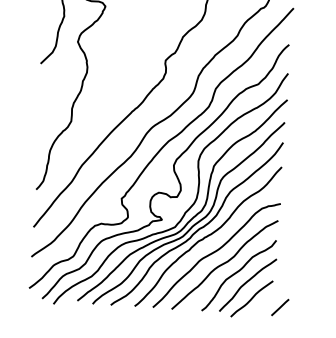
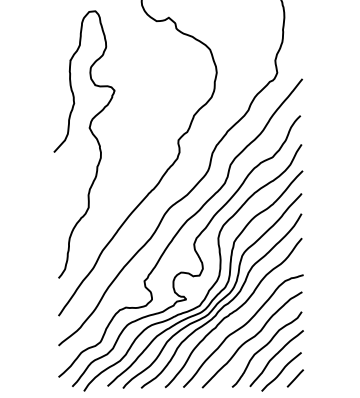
line: (280, 307) -> (295, 378), moved

